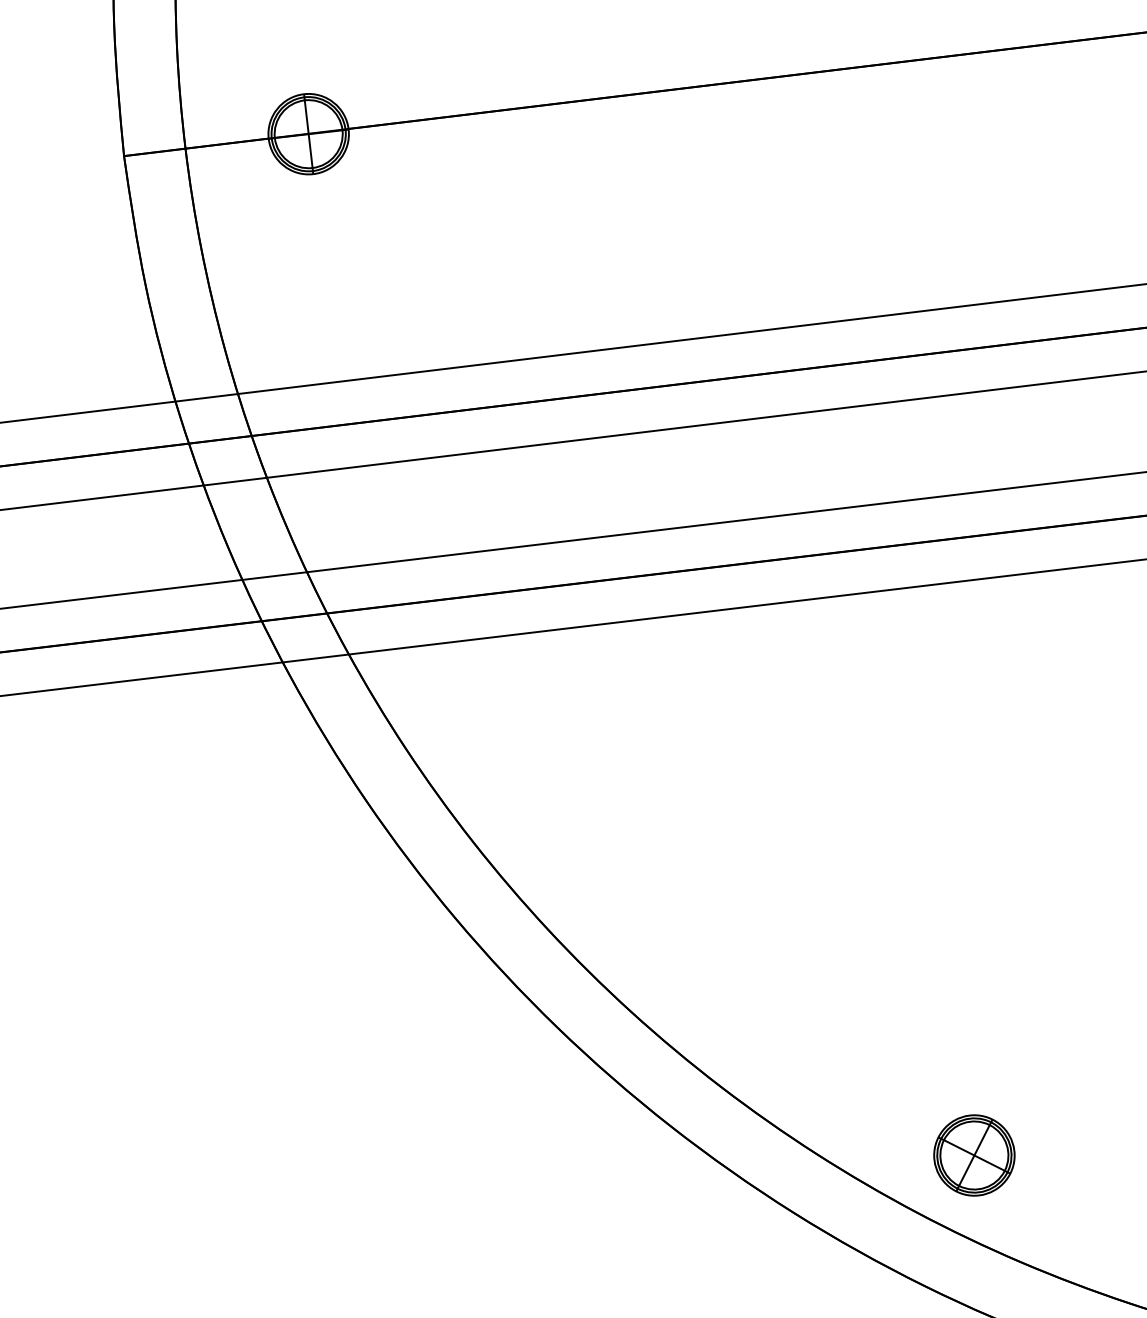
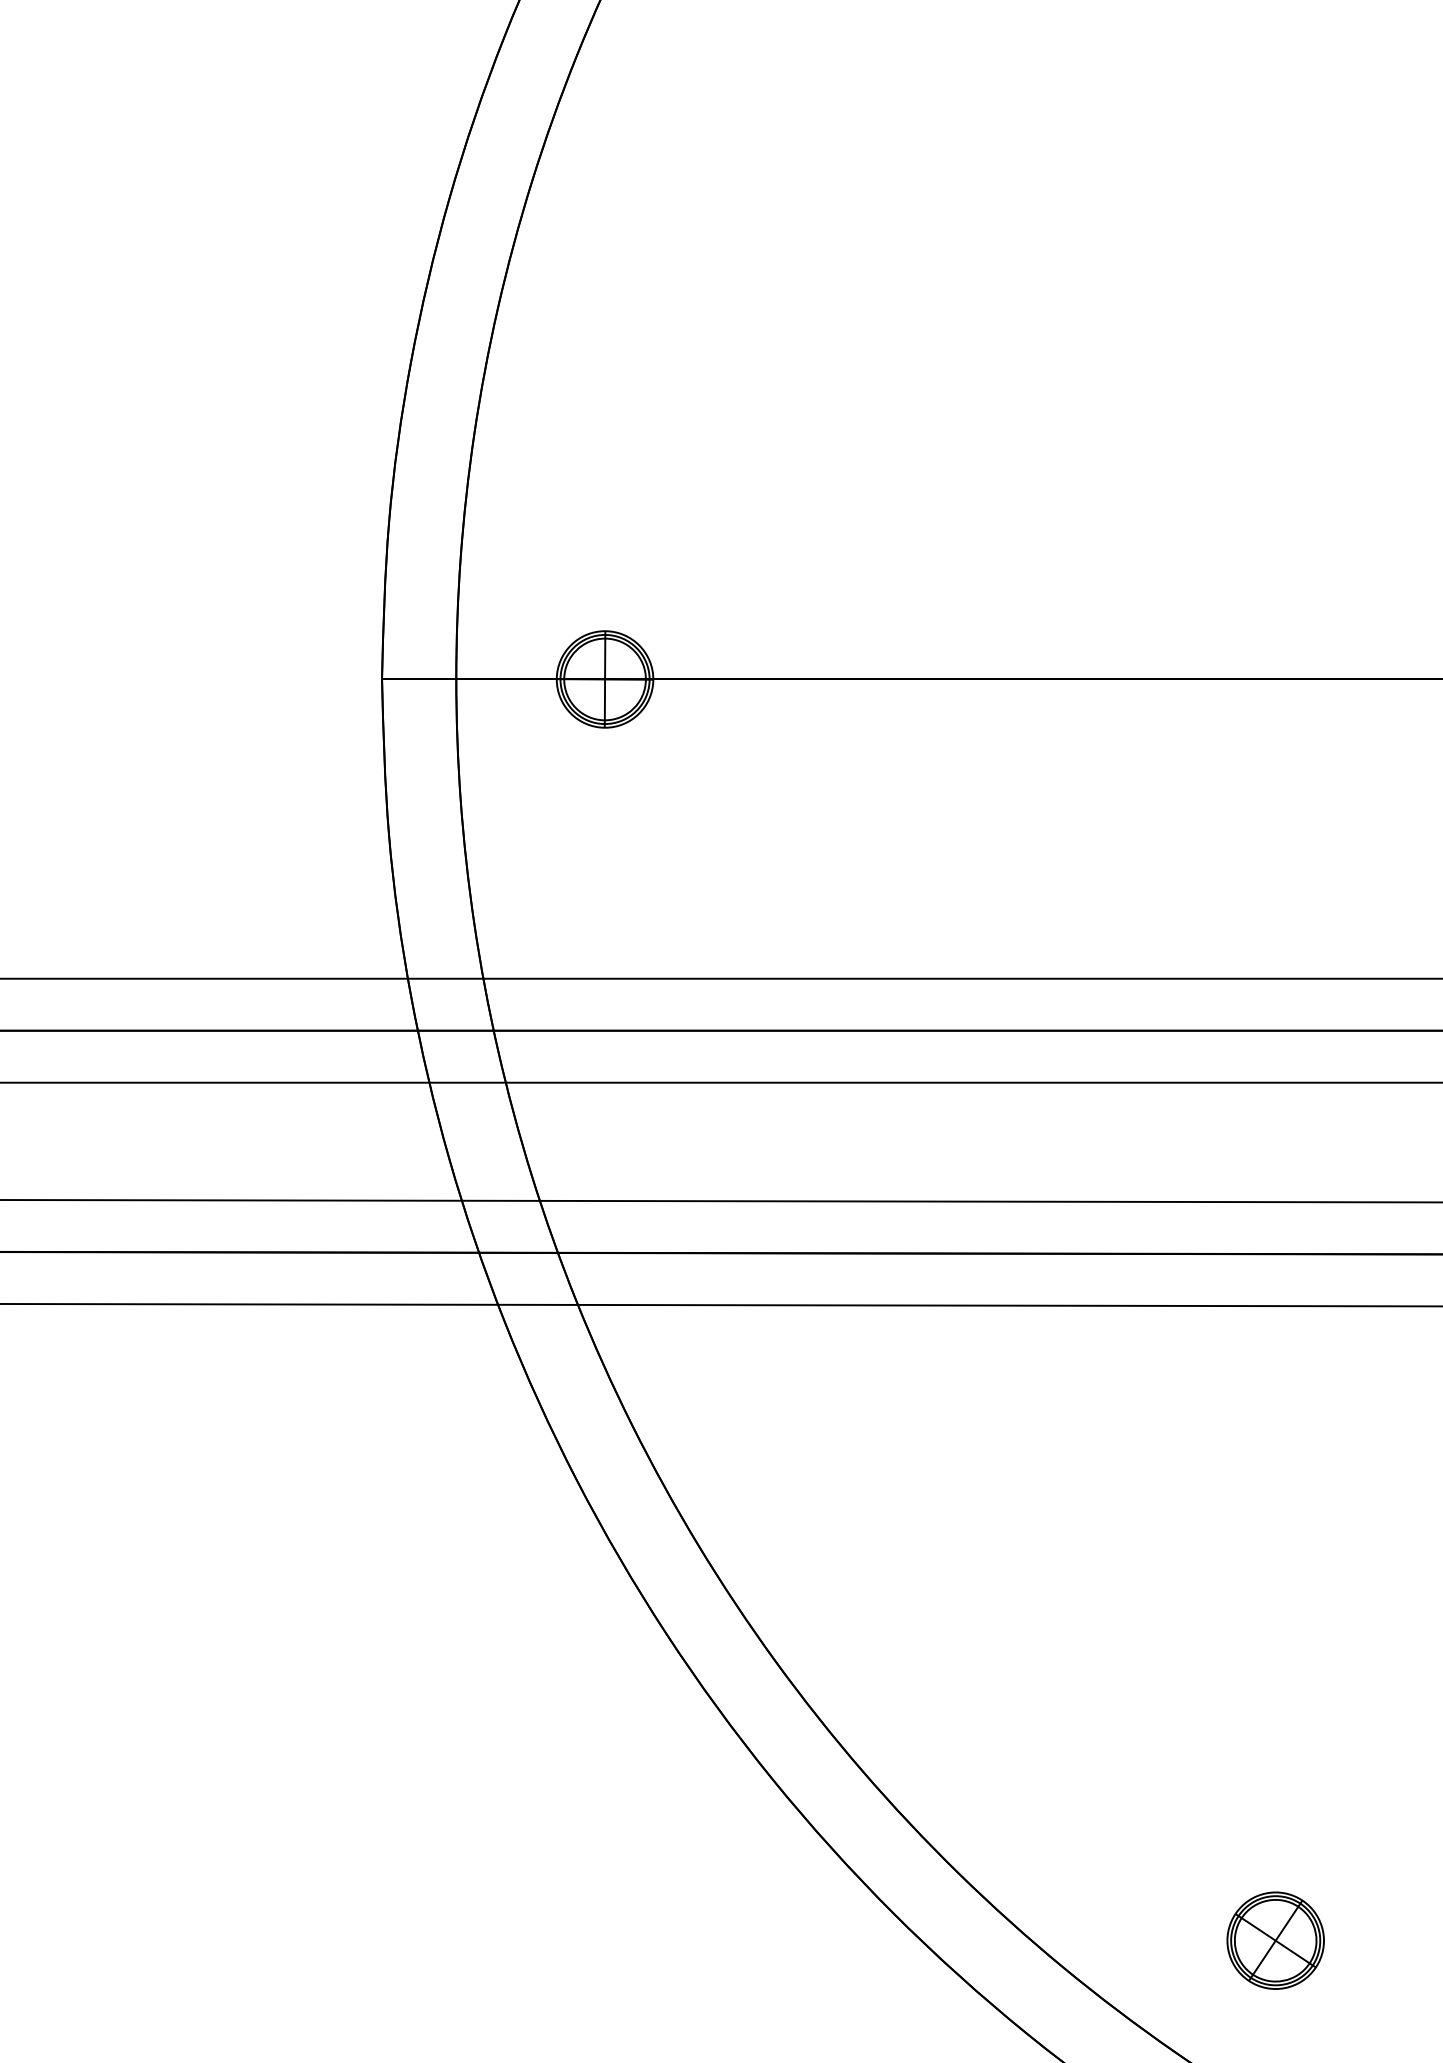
part: (974, 1155) -> (1275, 1940), moved

